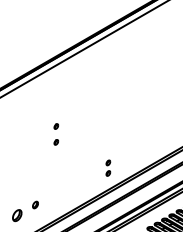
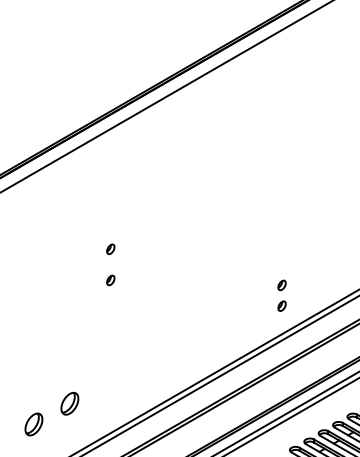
part: (108, 167) -> (282, 294), moved
part: (35, 204) -> (69, 402), size x1.67

